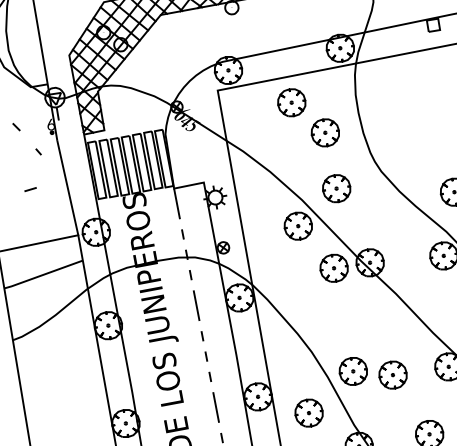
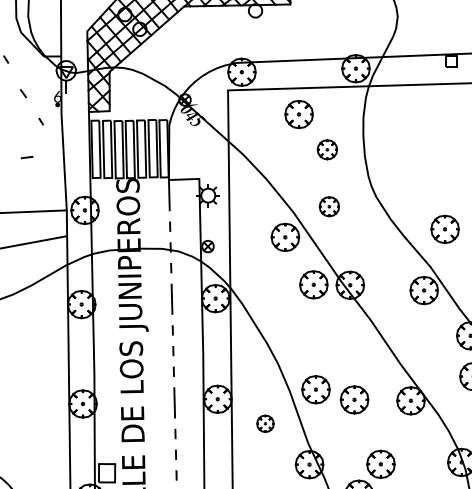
part: (325, 132) -> (327, 149), size x0.7
part: (336, 188) -> (329, 206), size x0.7
part: (309, 412) -> (265, 423), size x0.6

